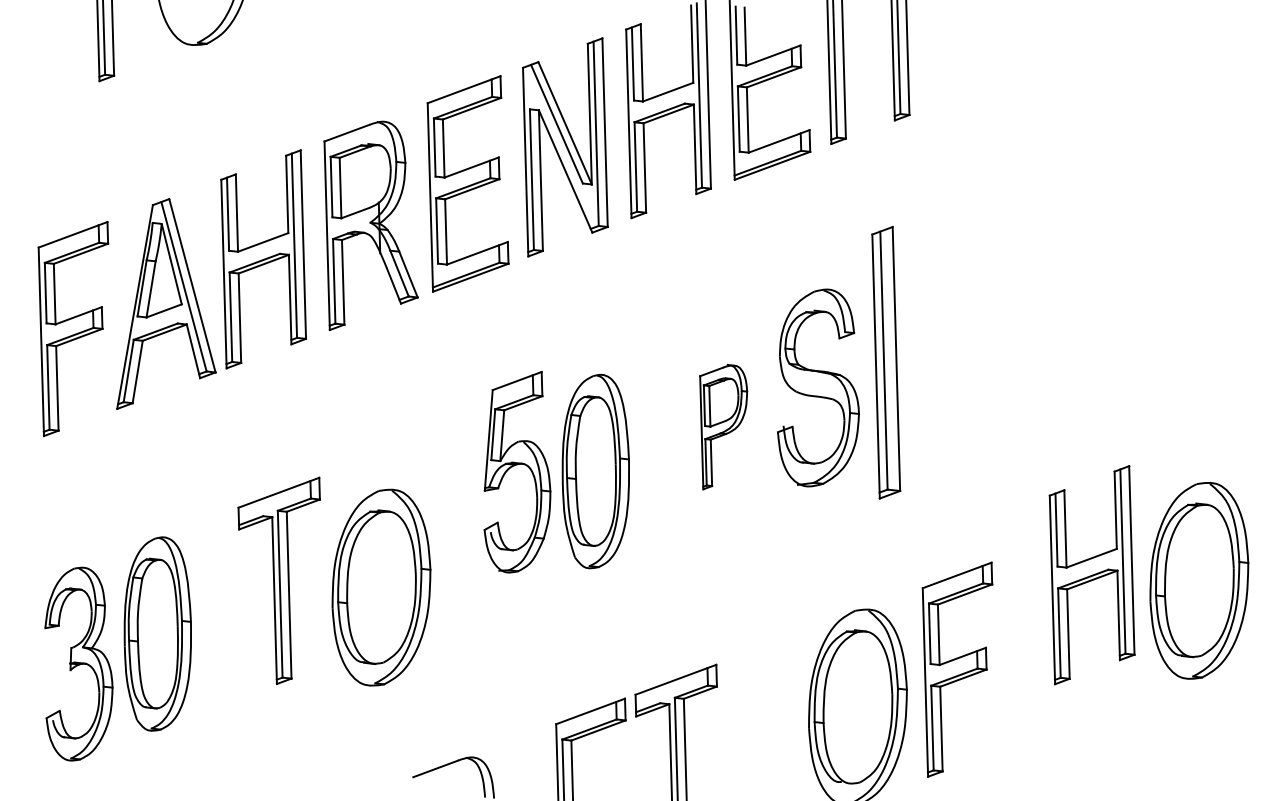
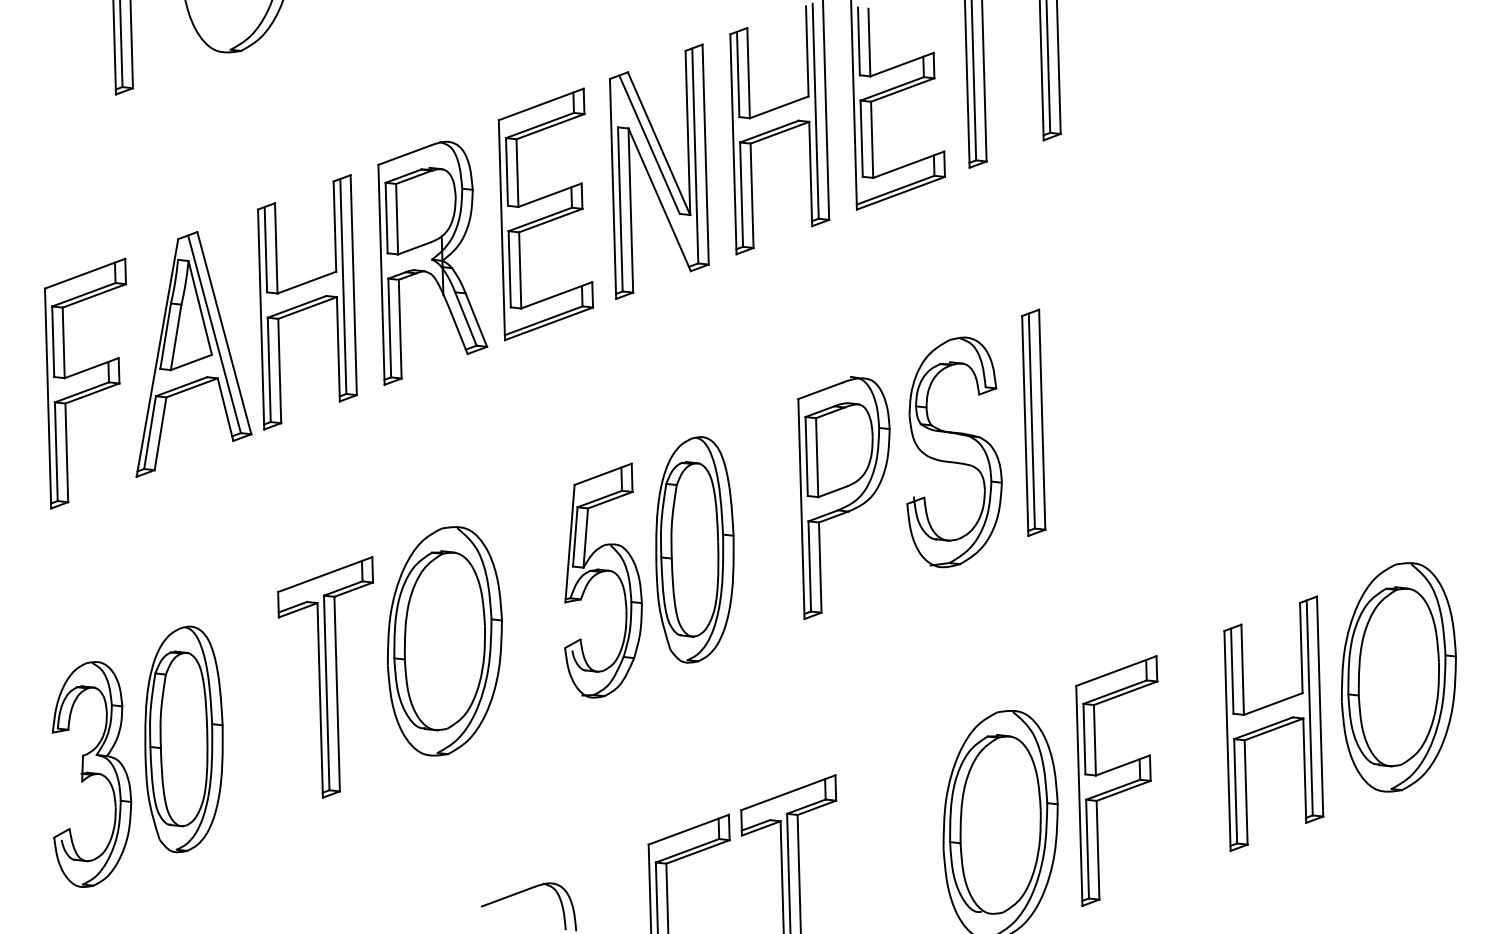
part: (886, 362) -> (1033, 422), size x0.71
part: (723, 426) -> (843, 497), size x1.67
part: (514, 466) -> (600, 573), moved
part: (1091, 574) -> (1273, 723), moved
part: (381, 587) -> (444, 641), moved

